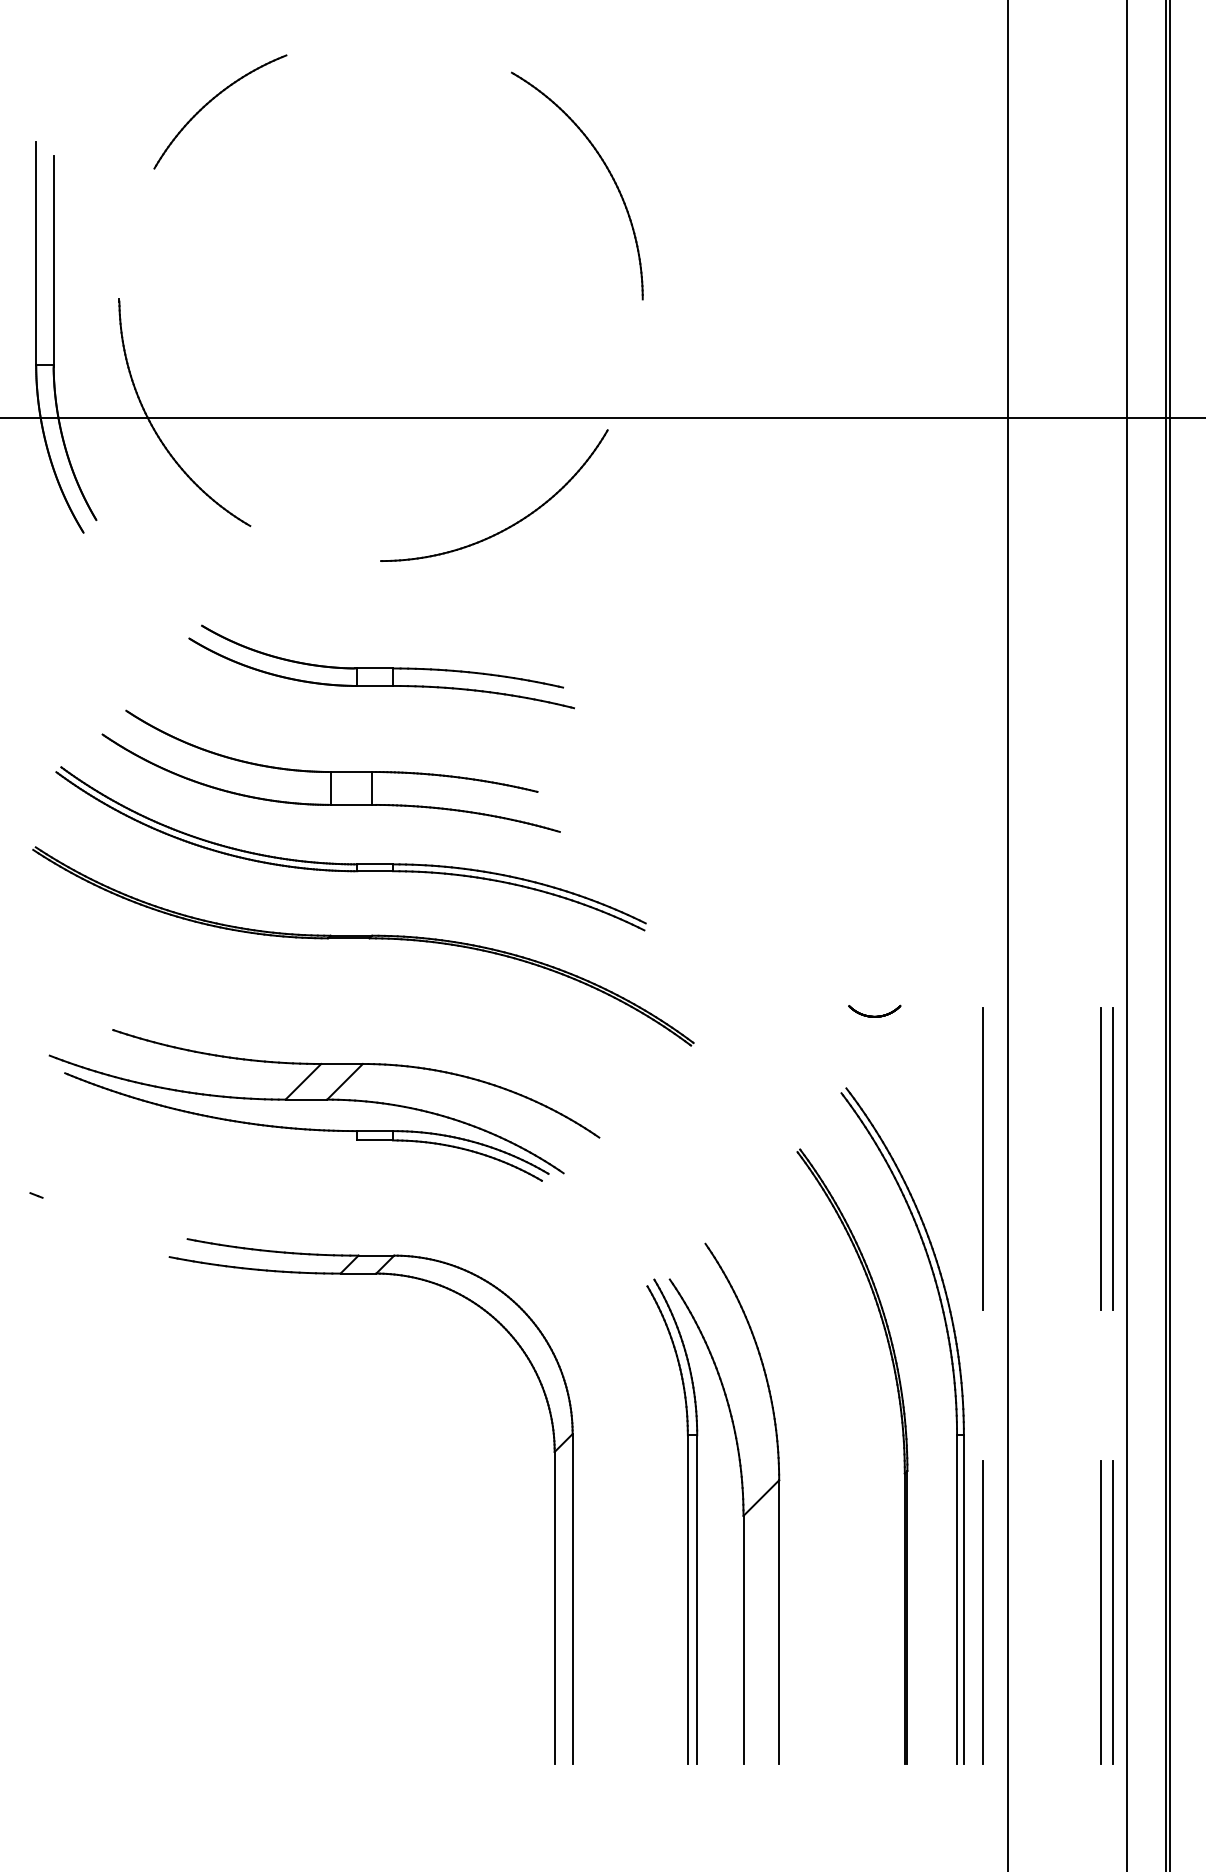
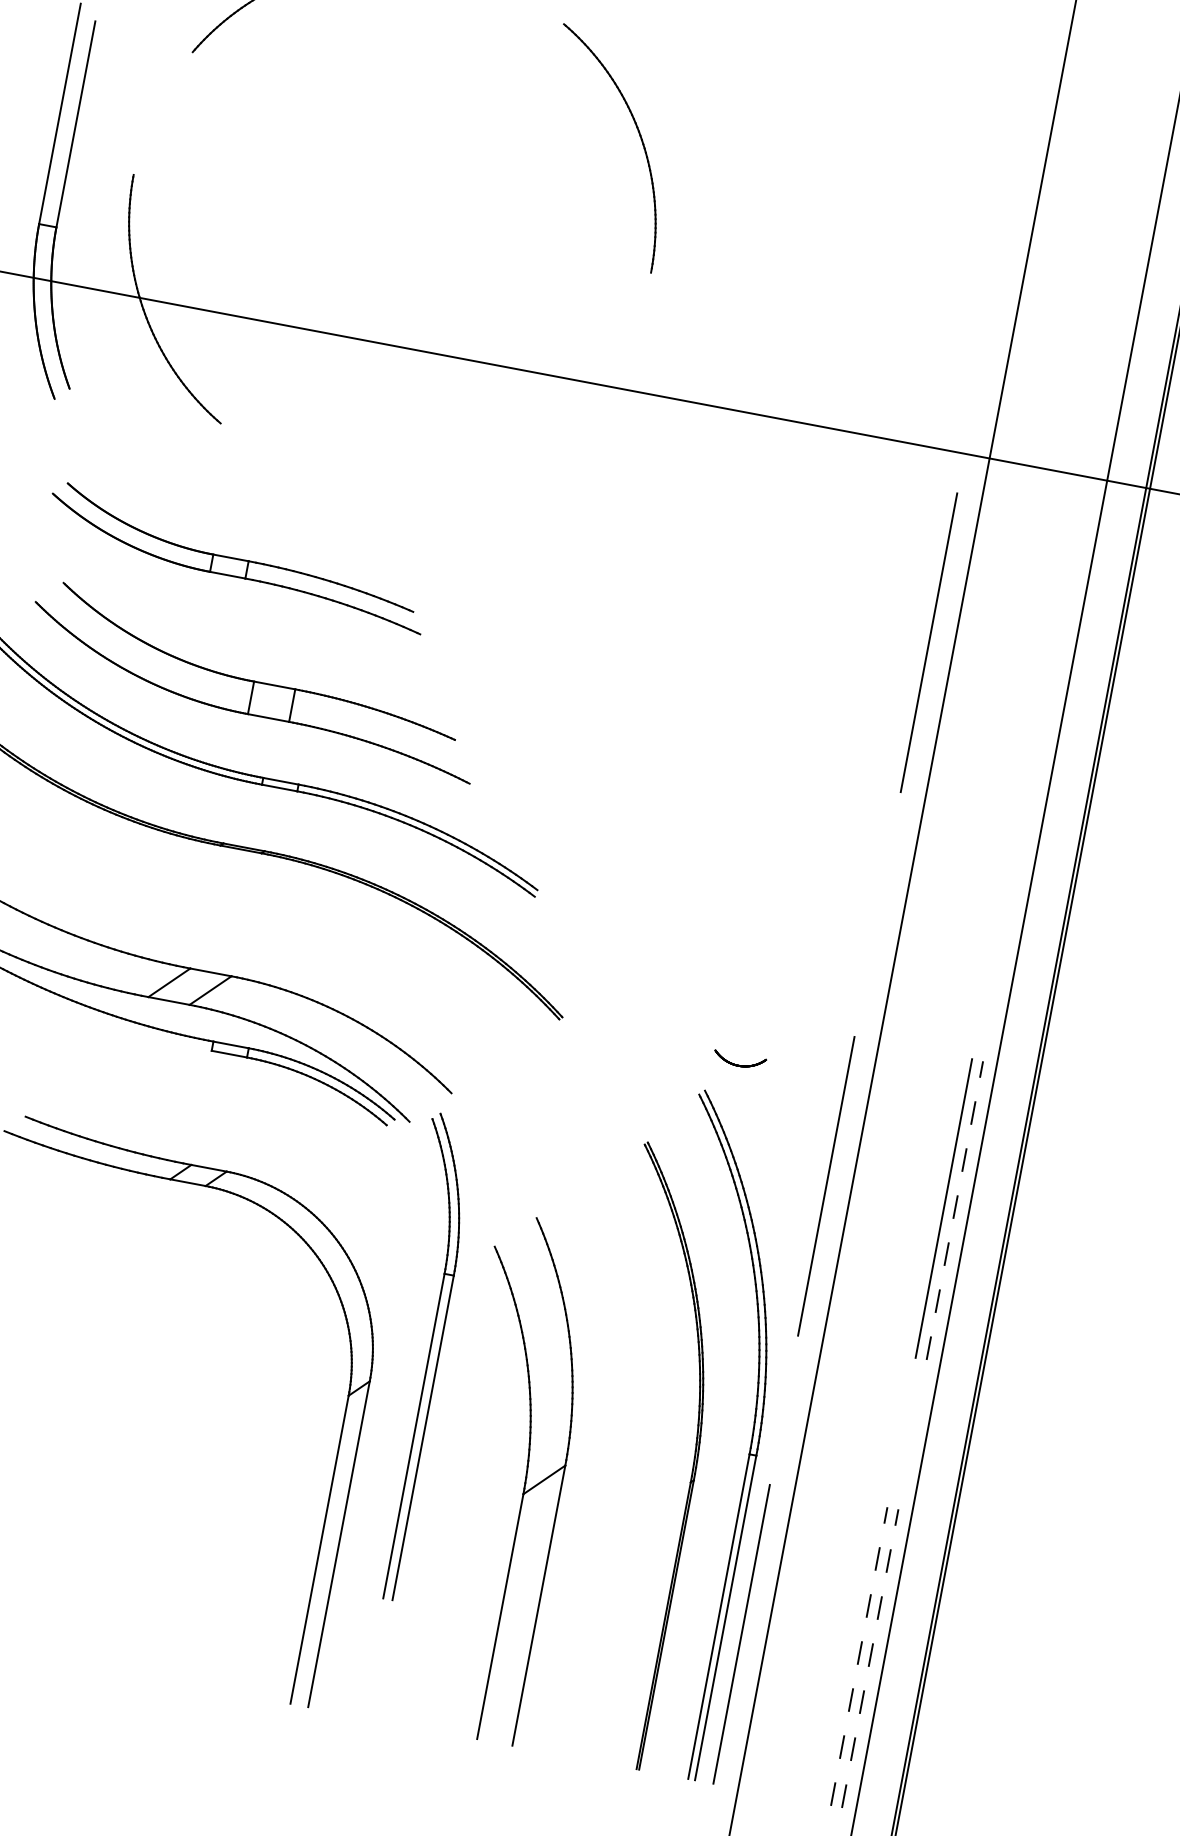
part: (513, 523) -> (481, 470), removed
line: (982, 609) -> (929, 642), added
part: (381, 666) -> (237, 557), moved
part: (874, 1010) -> (739, 1059), moved
line: (1112, 1158) -> (954, 1209), solid -> dashed
part: (687, 1521) -> (428, 1359), moved
line: (1101, 1612) -> (859, 1656), solid -> dashed
line: (1112, 1612) -> (870, 1658), solid -> dashed

